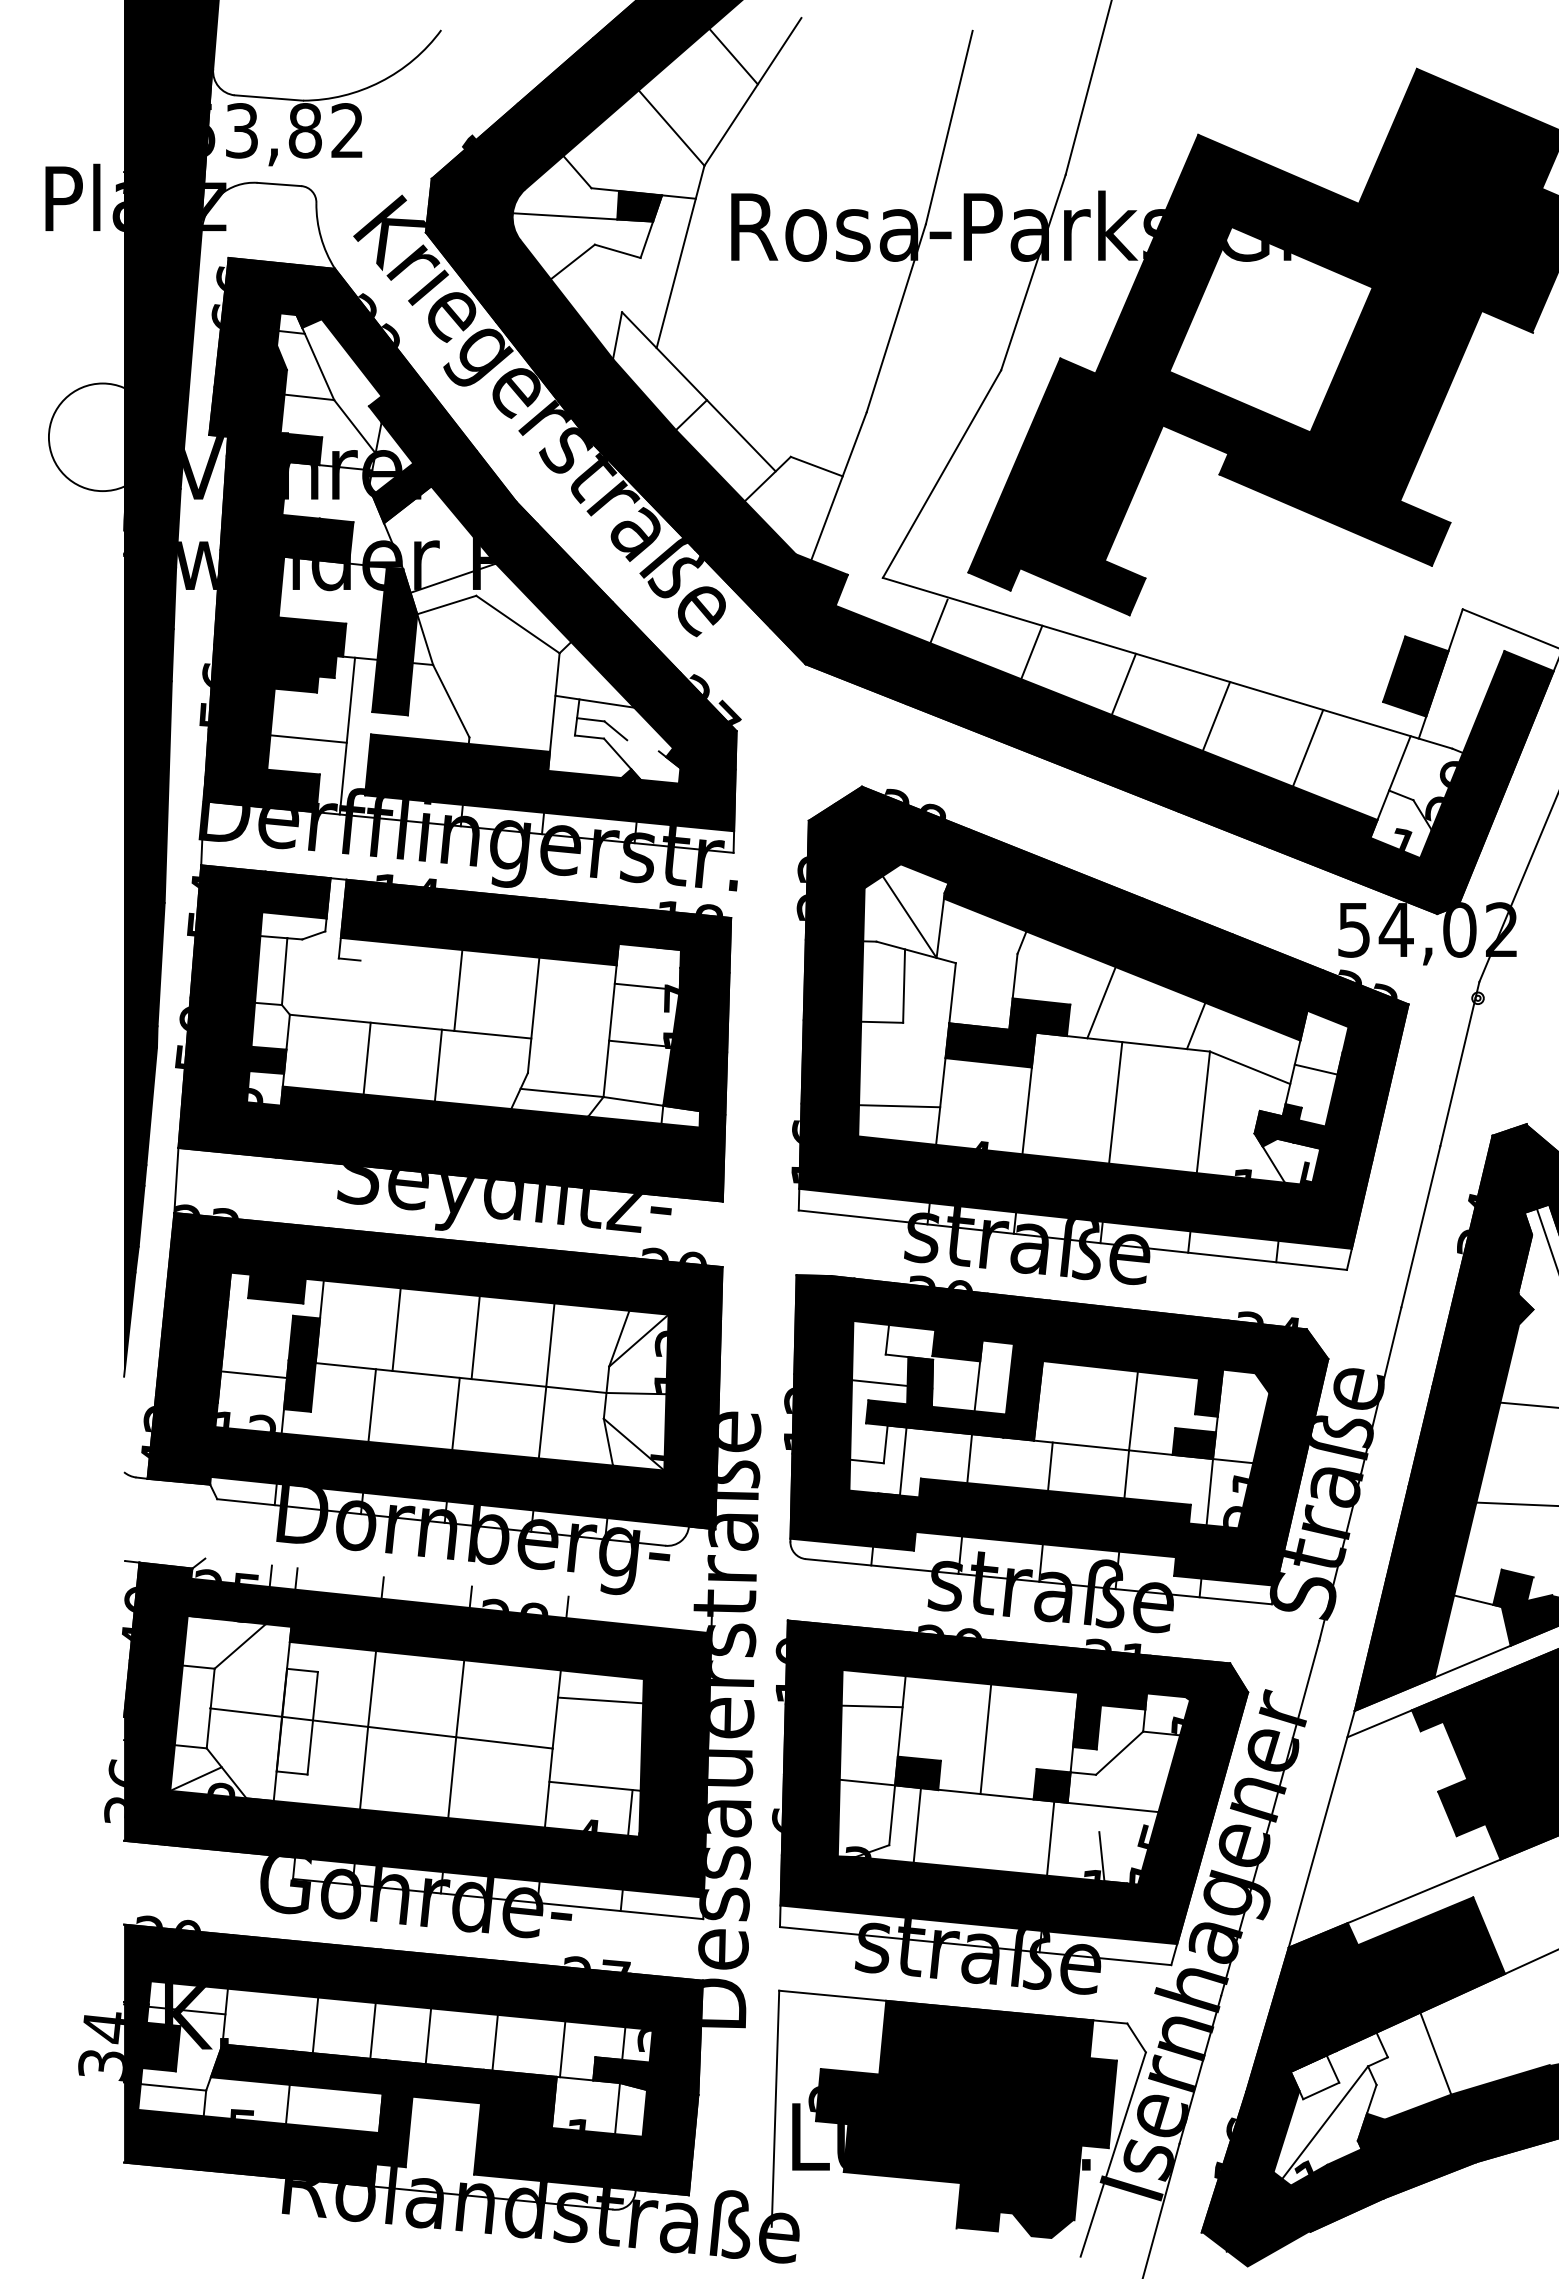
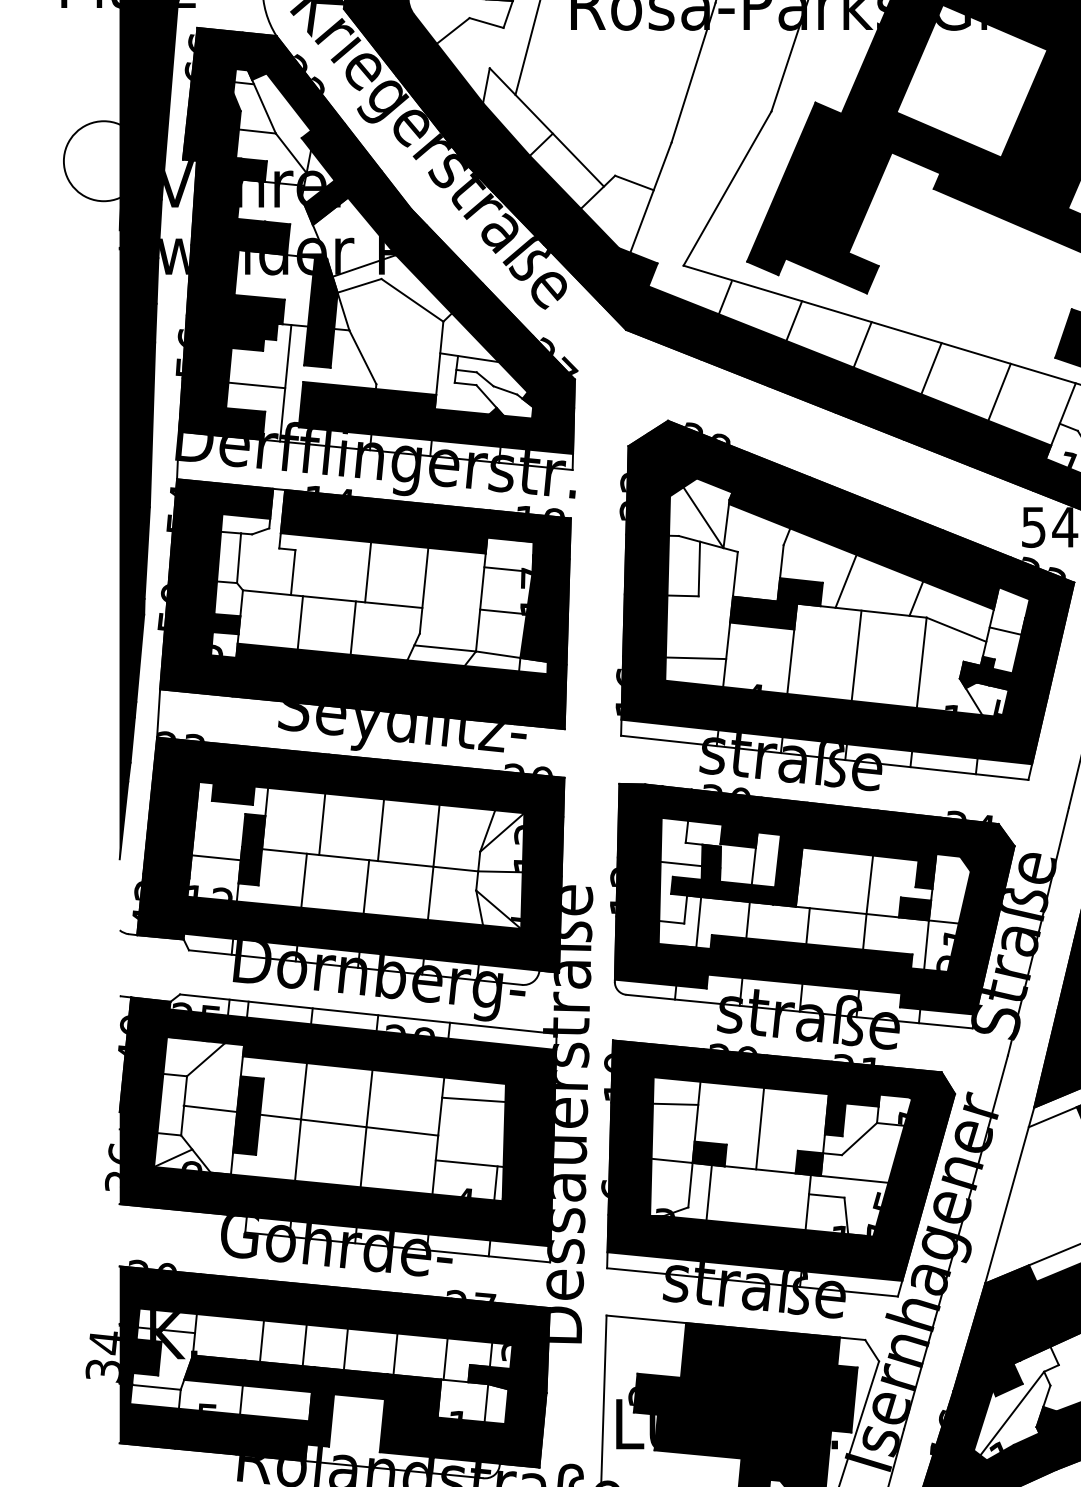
line: (642, 745) -> (504, 390), added
line: (357, 990) -> (293, 572), added
line: (458, 1584) -> (368, 1013), added
fill: (296, 1721) -> (247, 1115), added
line: (1075, 1829) -> (826, 1195), added
fill: (1314, 2077) -> (1004, 1380), added

